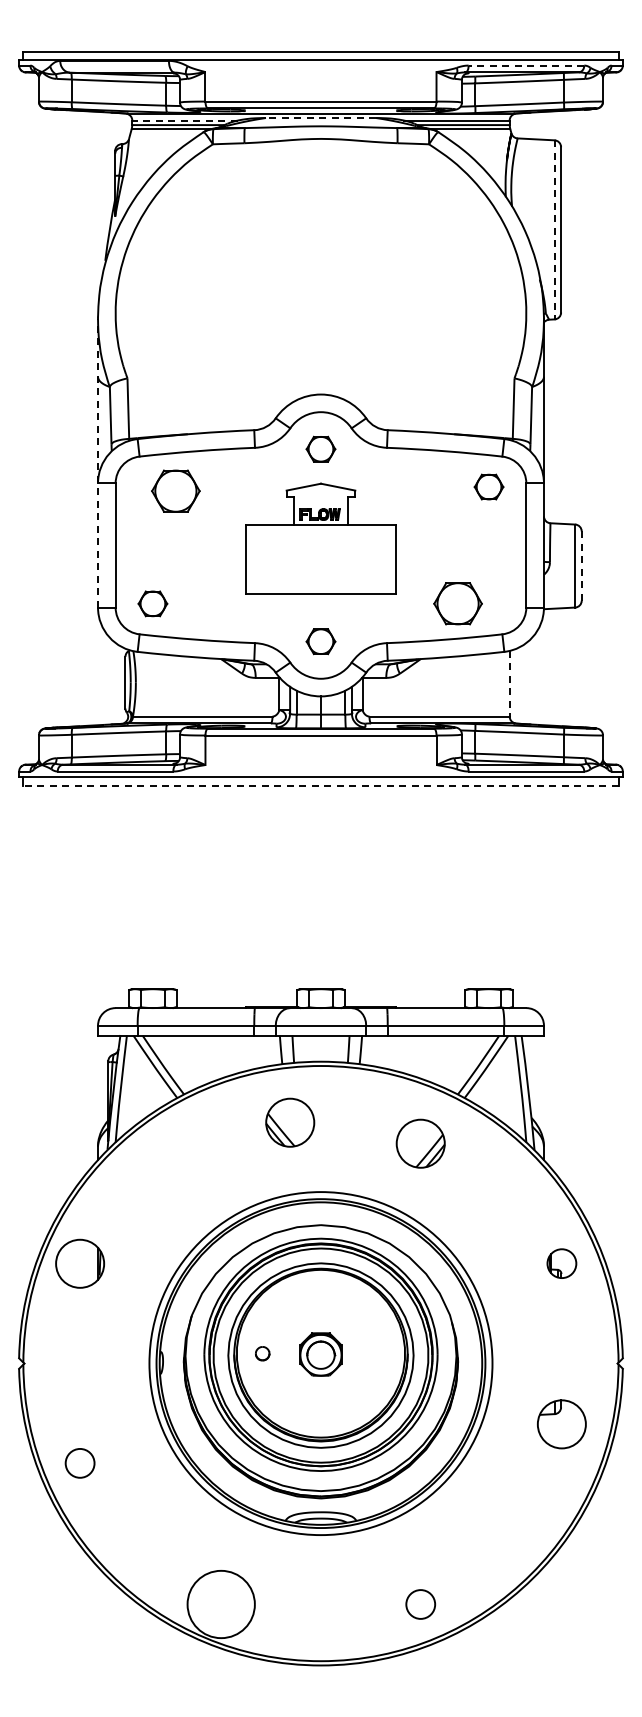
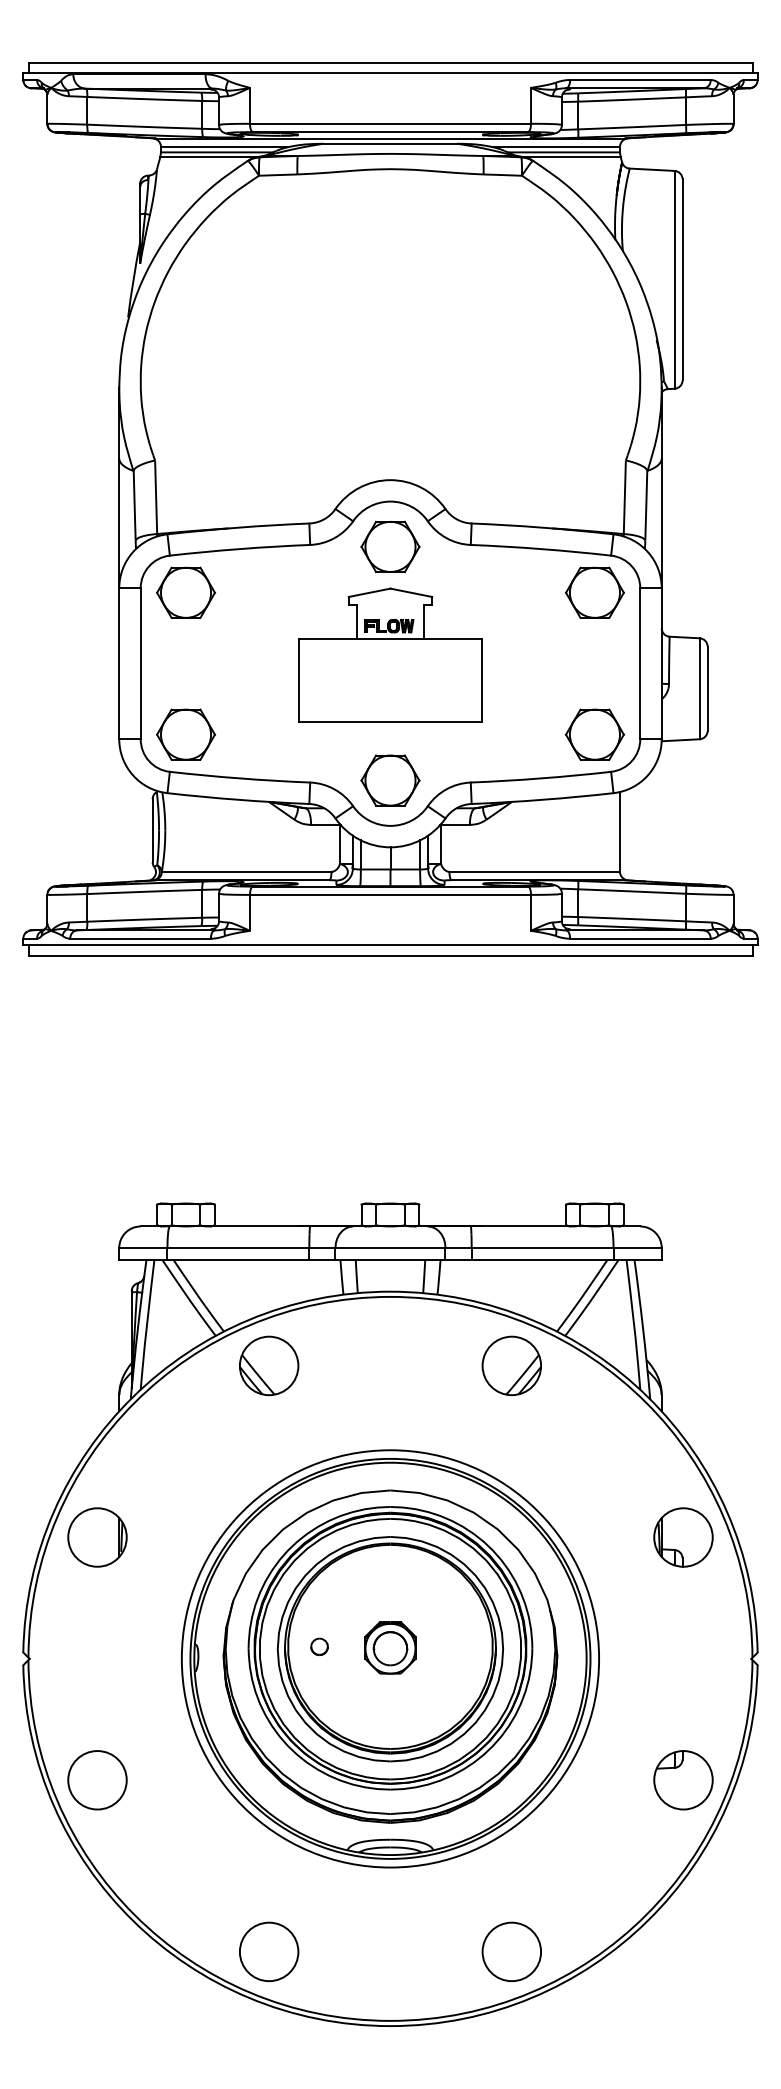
line: (526, 65) -> (640, 79), dashed -> solid
line: (320, 118) -> (389, 144), dashed -> solid
line: (185, 120) -> (225, 146), dashed -> solid
line: (554, 229) -> (674, 279), dashed -> solid
part: (320, 448) -> (389, 545), size x1.67
line: (98, 462) -> (119, 562), dashed -> solid
part: (488, 486) -> (594, 591), size x1.67
part: (175, 490) -> (185, 591), moved
line: (581, 566) -> (707, 689), dashed -> solid
part: (152, 603) -> (185, 734), size x1.67
part: (457, 603) -> (594, 734), moved
part: (320, 641) -> (389, 780), size x1.67
line: (509, 683) -> (619, 831), dashed -> solid
line: (320, 785) -> (389, 955), dashed -> solid
part: (290, 1122) -> (269, 1365), moved
part: (420, 1143) -> (511, 1365), moved
part: (561, 1263) -> (683, 1537), size x1.67
part: (561, 1424) -> (683, 1780), moved
circle: (80, 1463) -> (97, 1780), size x1.67
circle: (221, 1604) -> (269, 1951), size x0.71
circle: (420, 1604) -> (511, 1951), size x1.67

